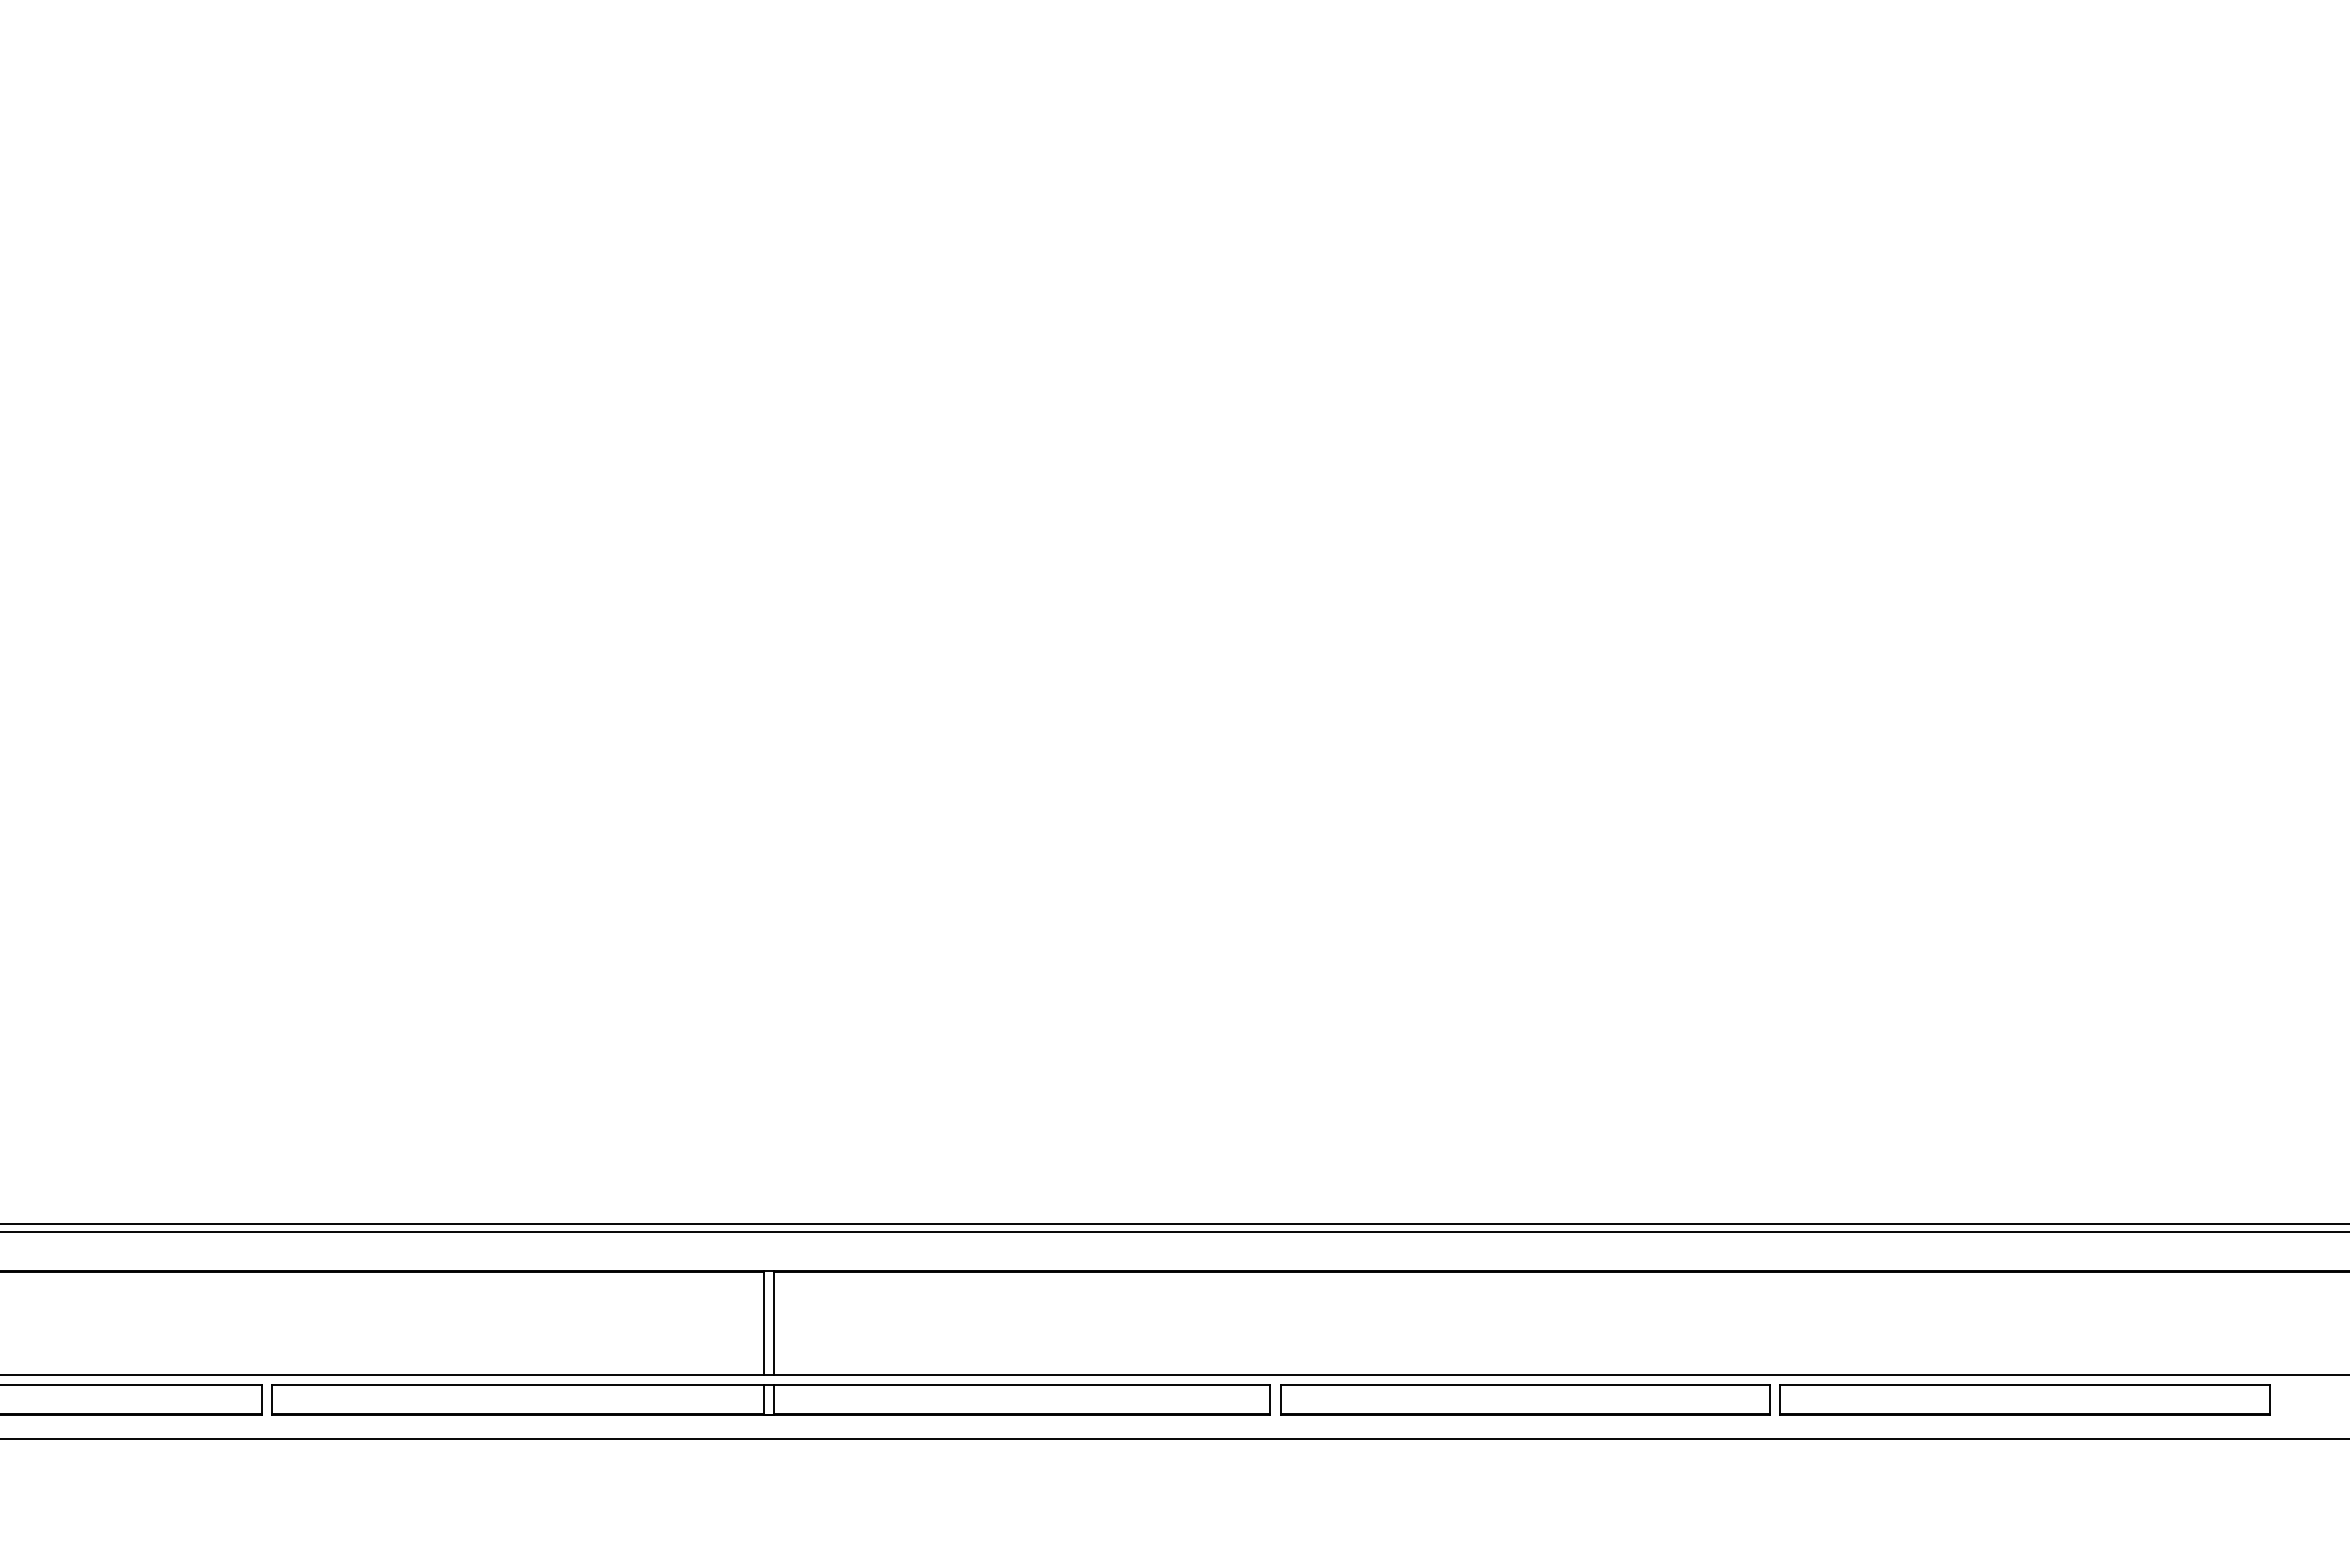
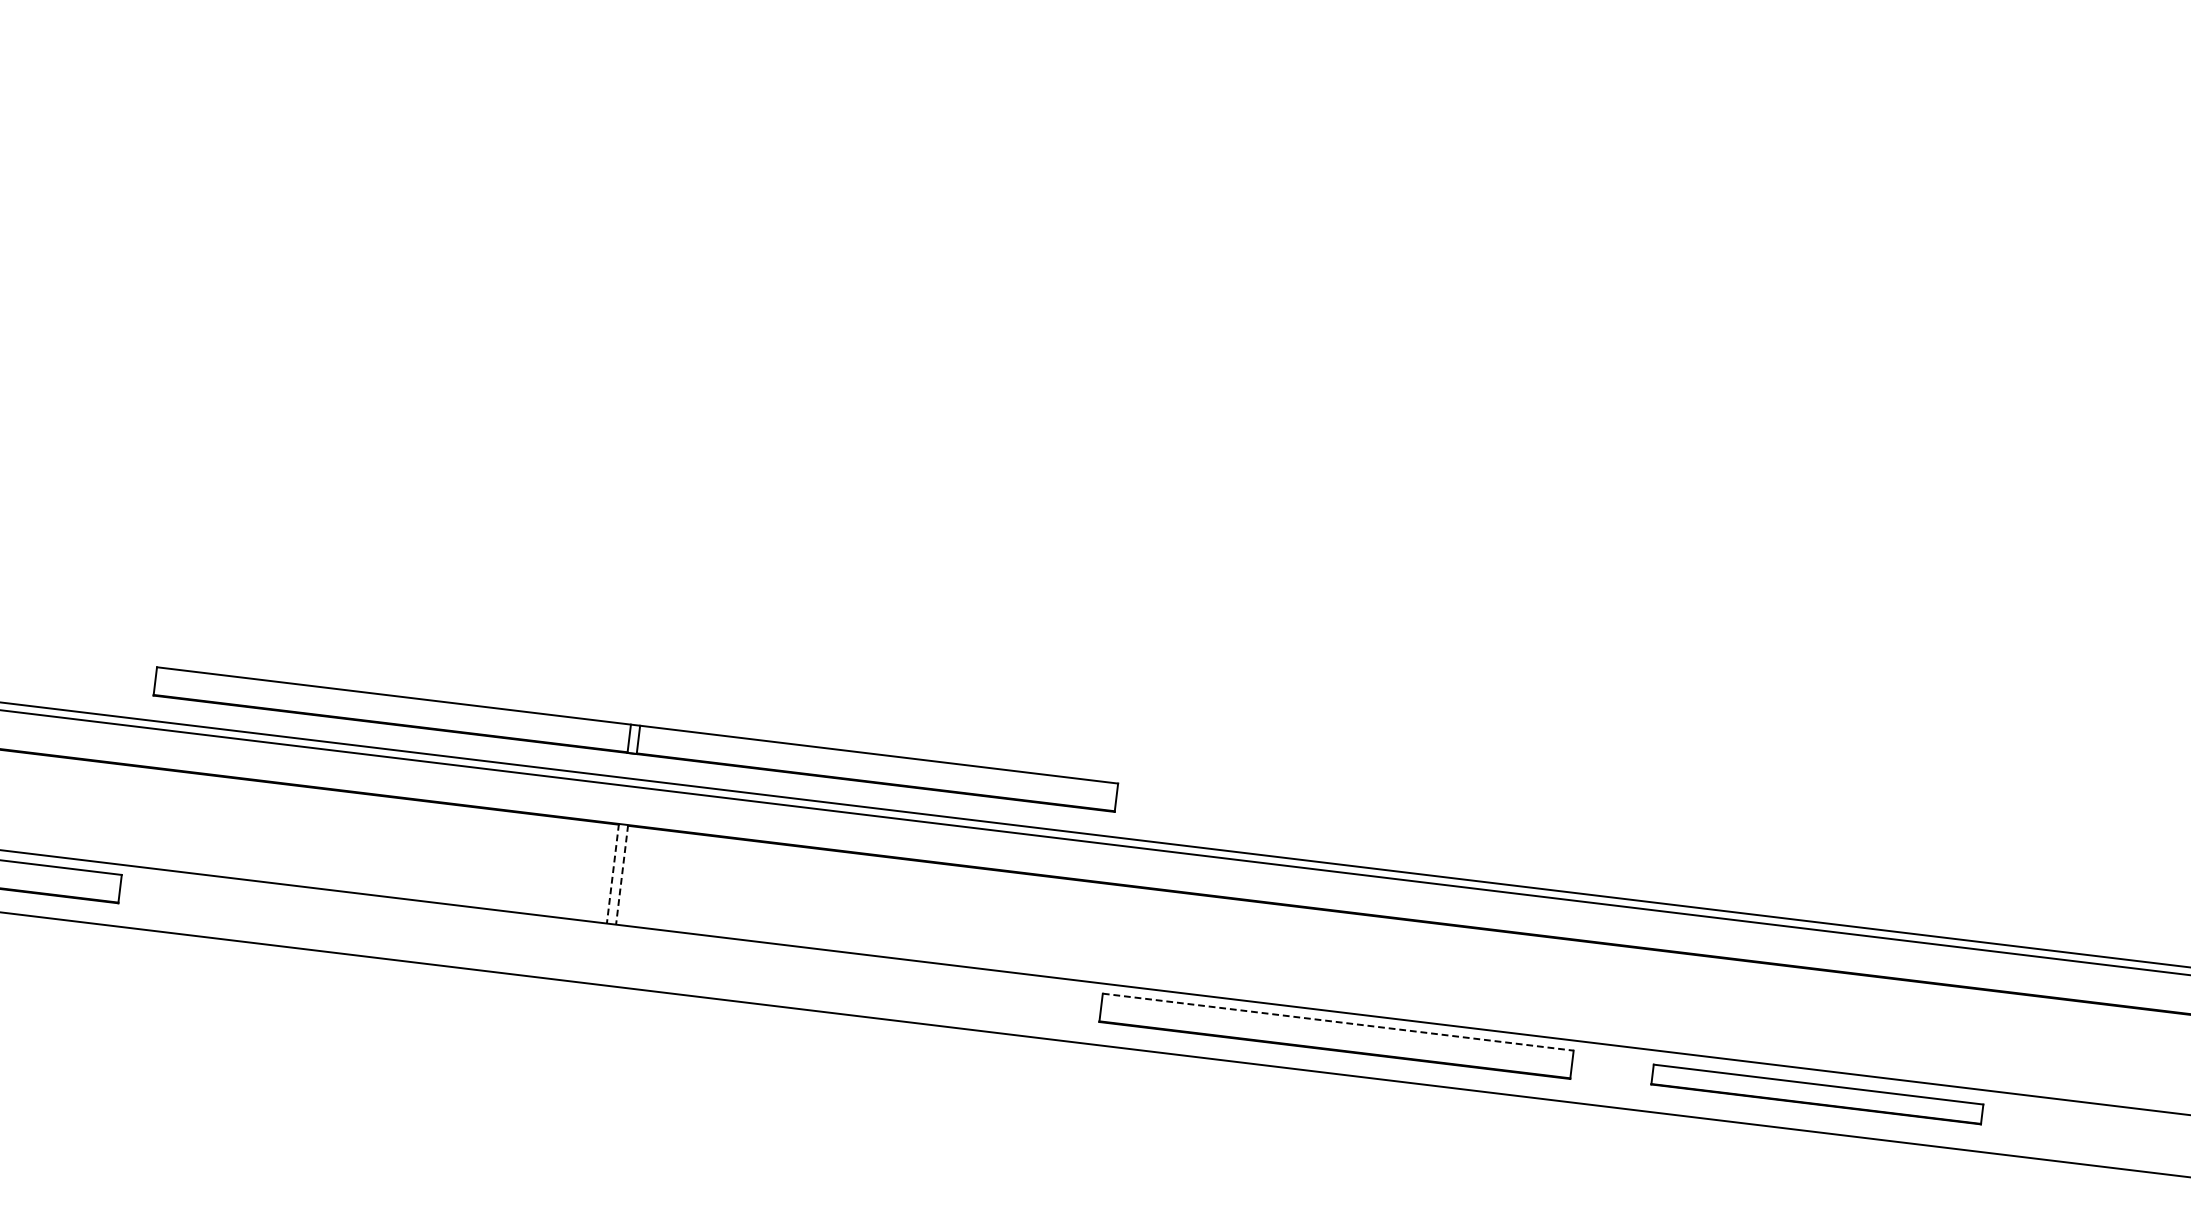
line: (764, 1323) -> (613, 874), solid -> dashed
line: (773, 1323) -> (621, 875), solid -> dashed
line: (1525, 1385) -> (1338, 1022), solid -> dashed
part: (770, 1399) -> (635, 739), moved
part: (2024, 1399) -> (1816, 1093), size x0.7

